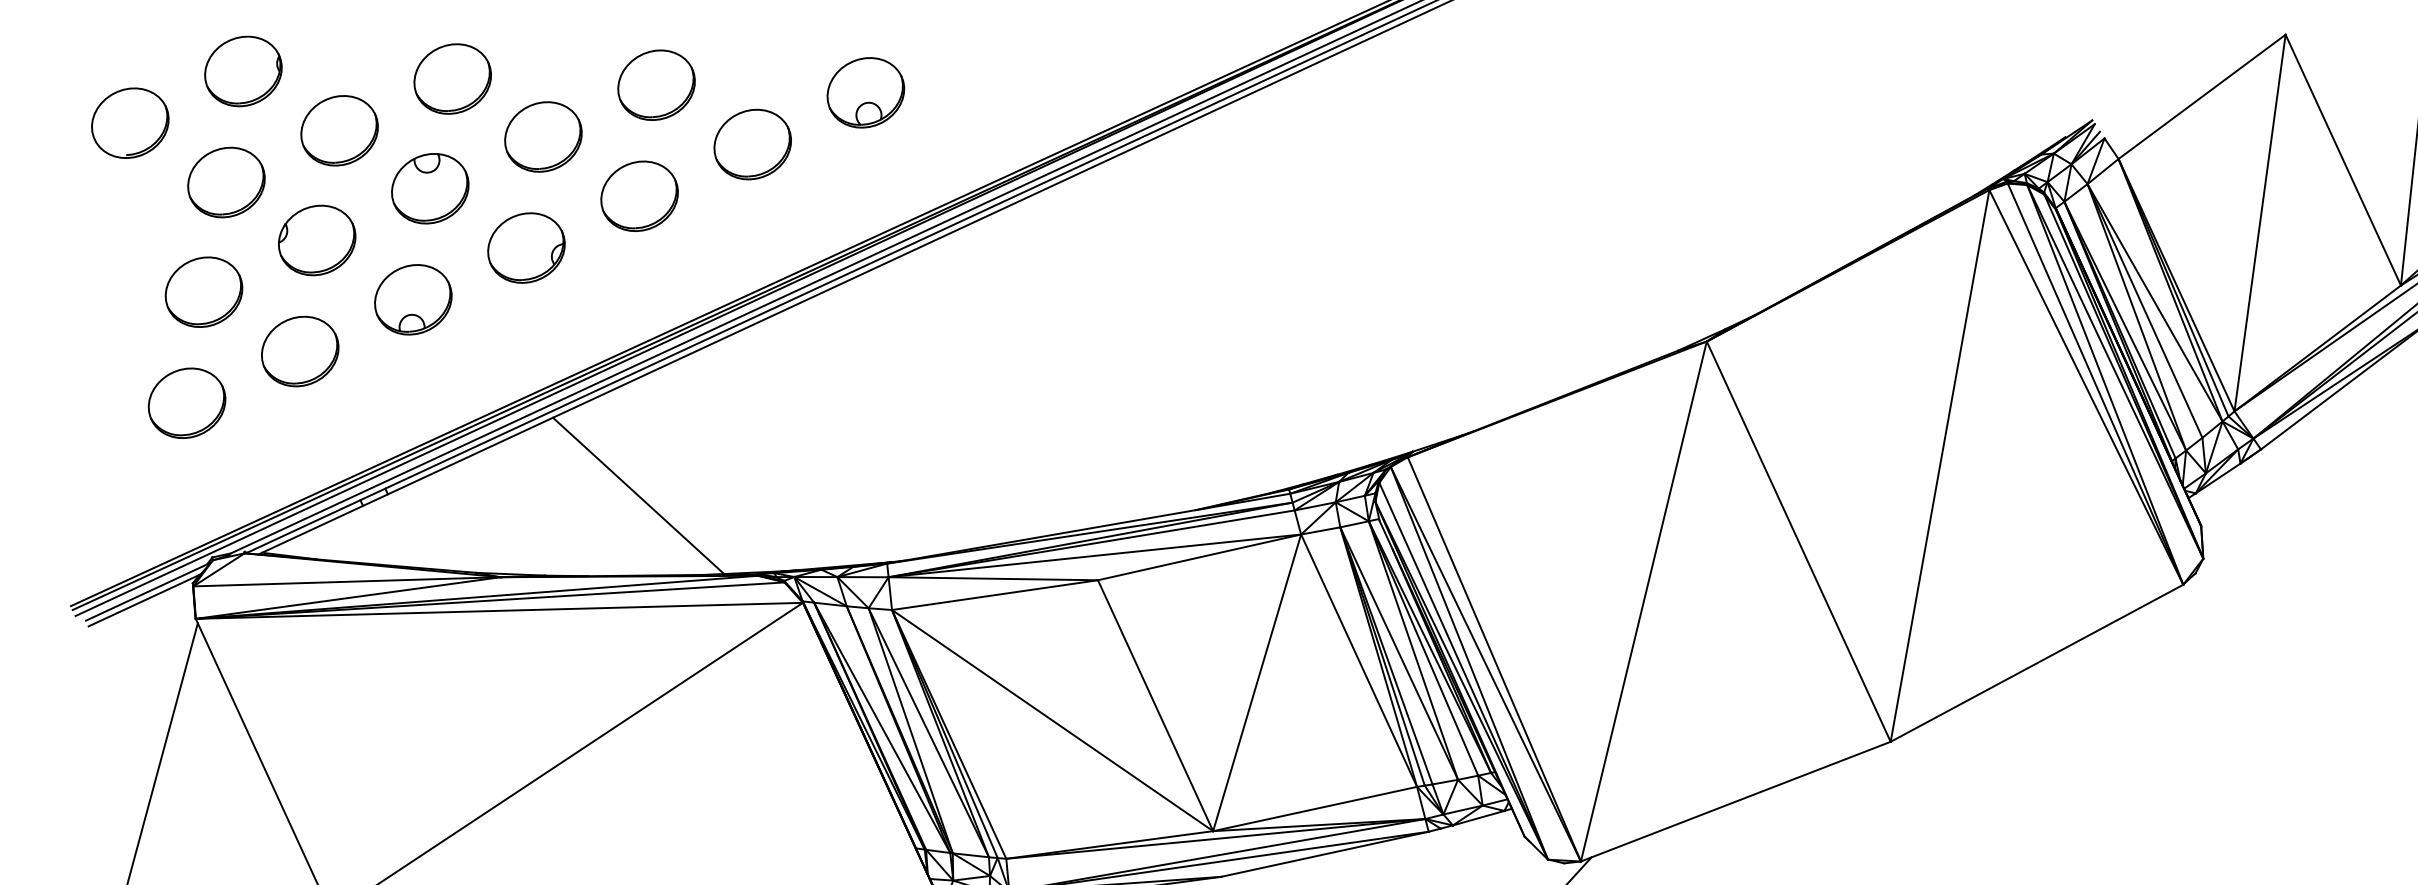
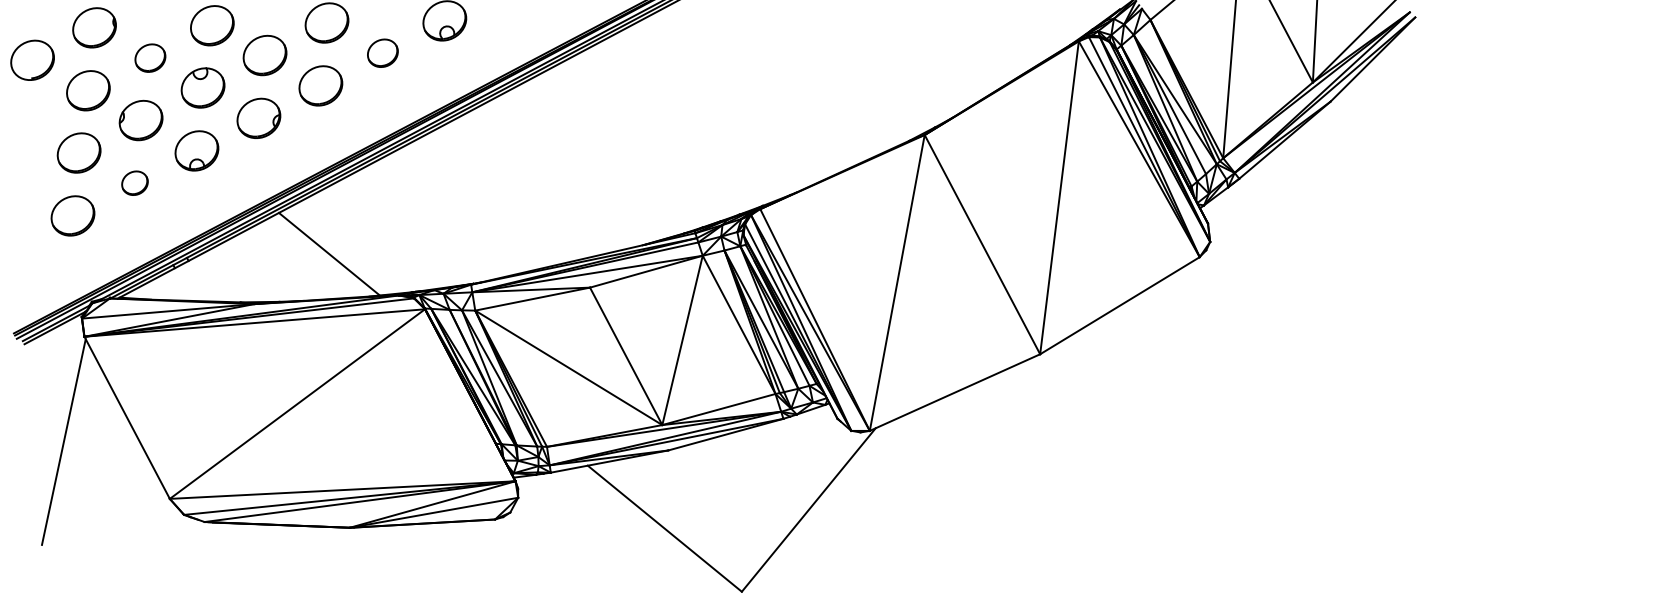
part: (339, 129) -> (150, 57), size x0.7
part: (752, 142) -> (382, 52), size x0.7
part: (299, 349) -> (134, 182), size x0.6

